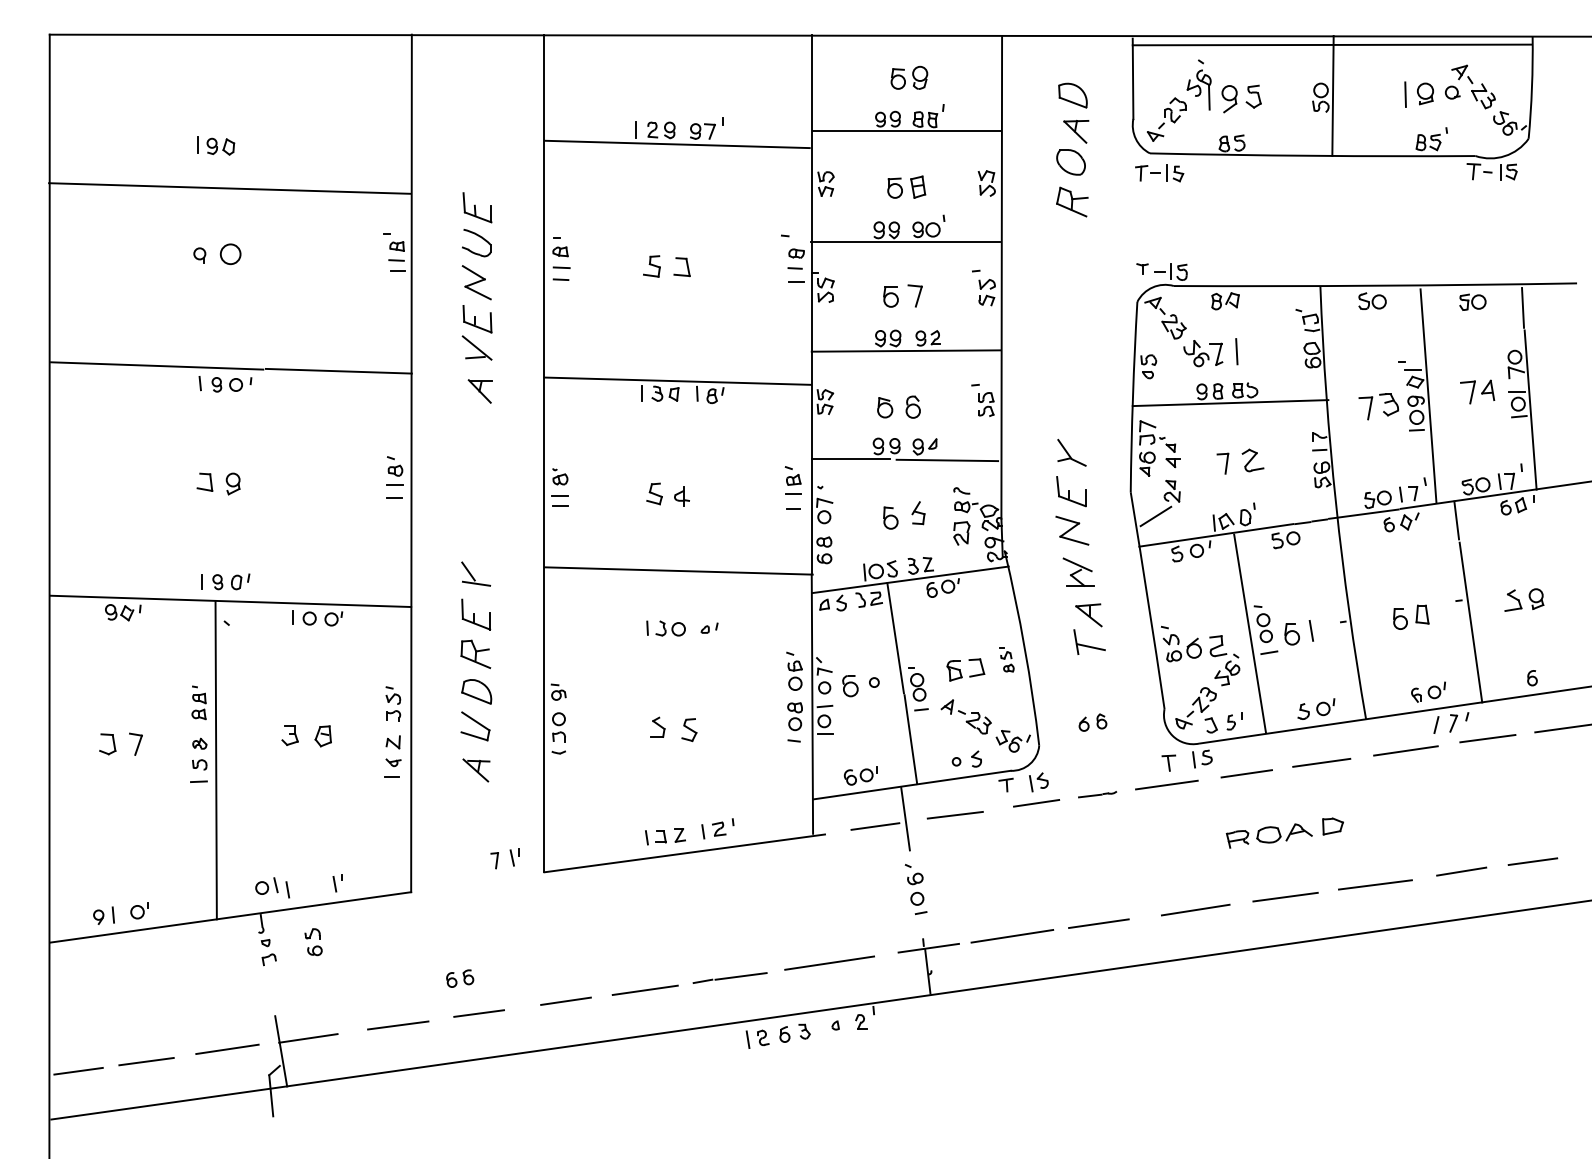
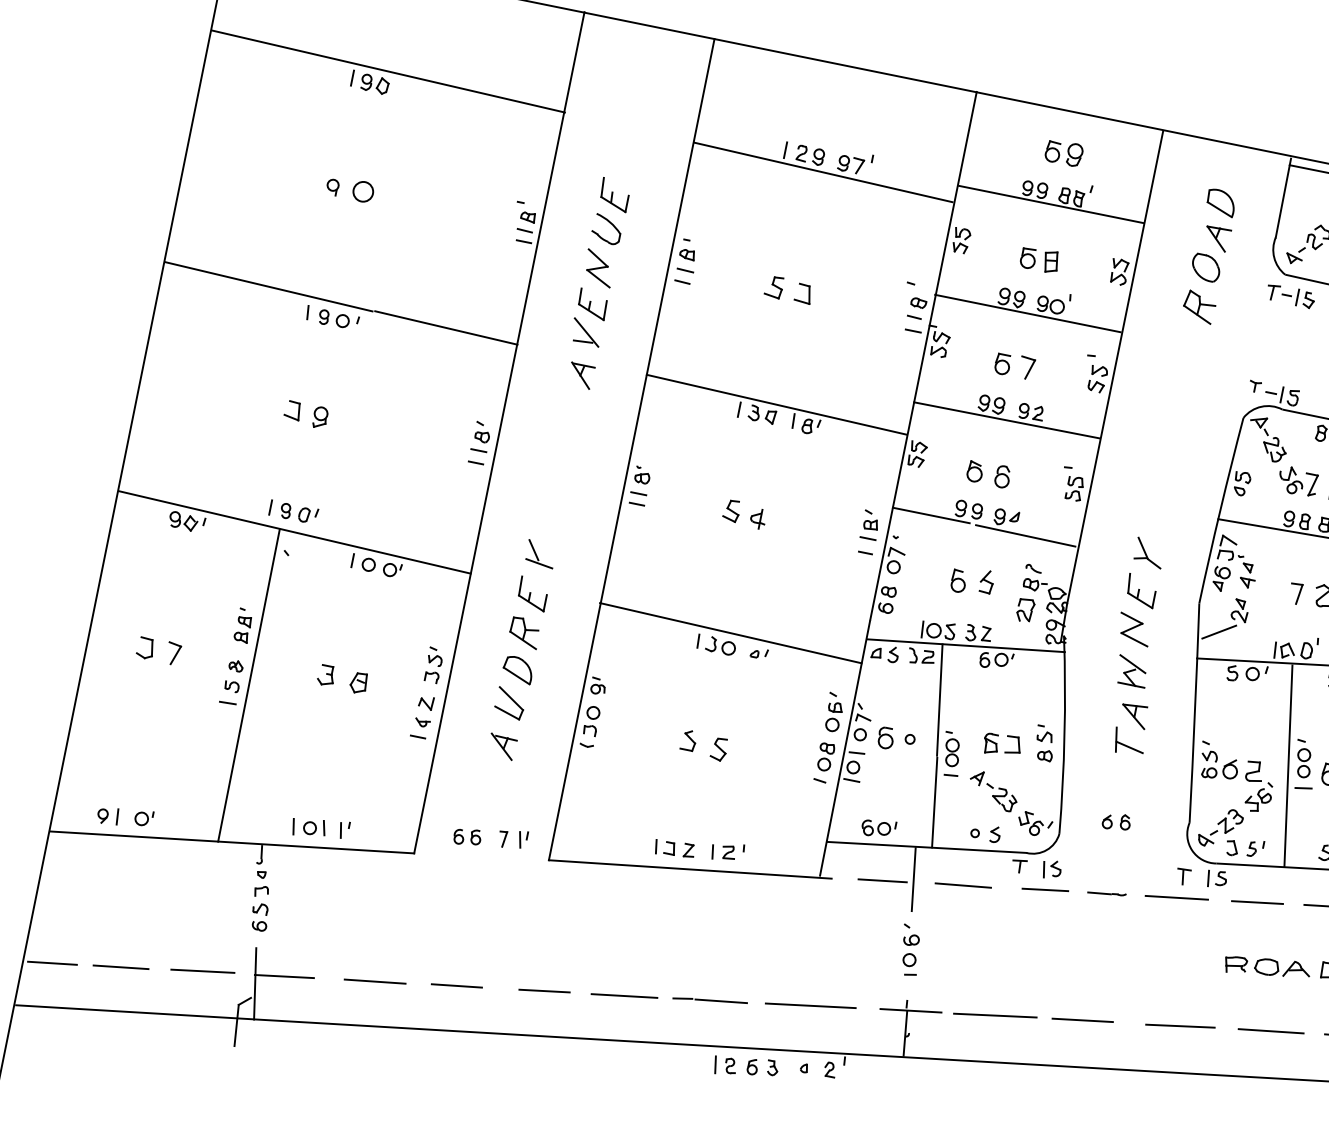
line: (229, 188) -> (388, 71), moved
line: (678, 570) -> (730, 632), moved
part: (1006, 659) -> (1044, 742), size x1.43
part: (266, 885) -> (314, 826), moved
part: (313, 942) -> (259, 917), moved
part: (460, 978) -> (467, 836), moved

